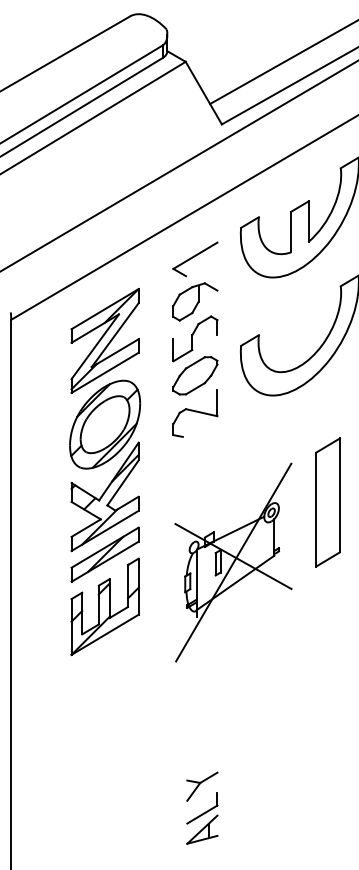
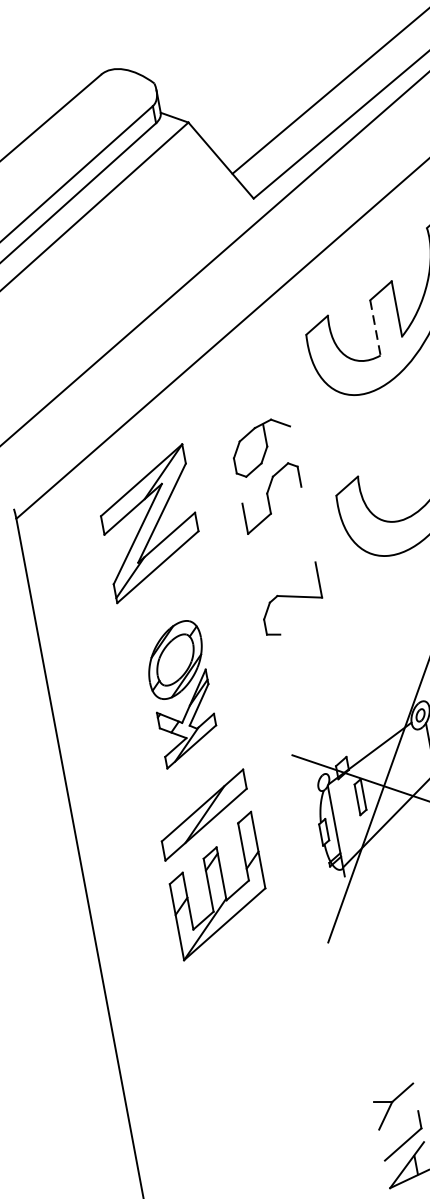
line: (291, 232) -> (376, 328), solid -> dashed
part: (195, 259) -> (252, 389), removed
part: (195, 375) -> (281, 547), removed
part: (105, 465) -> (182, 693), size x0.6

